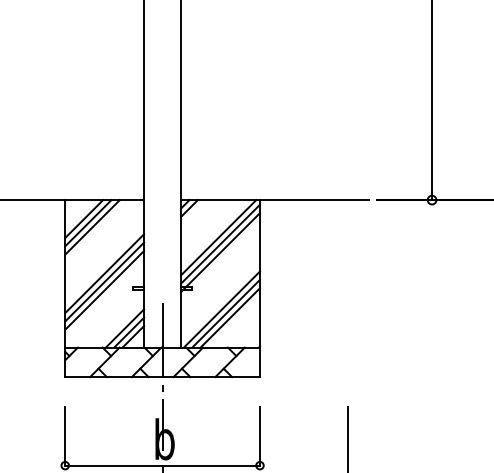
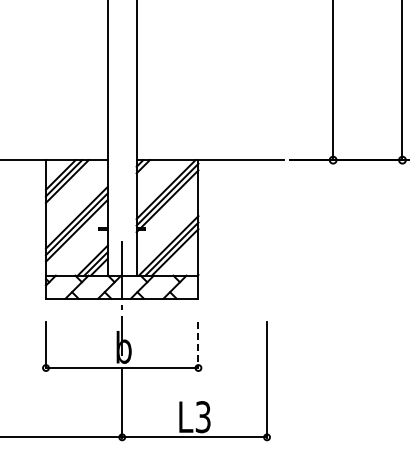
line: (260, 436) -> (198, 345), solid -> dashed

